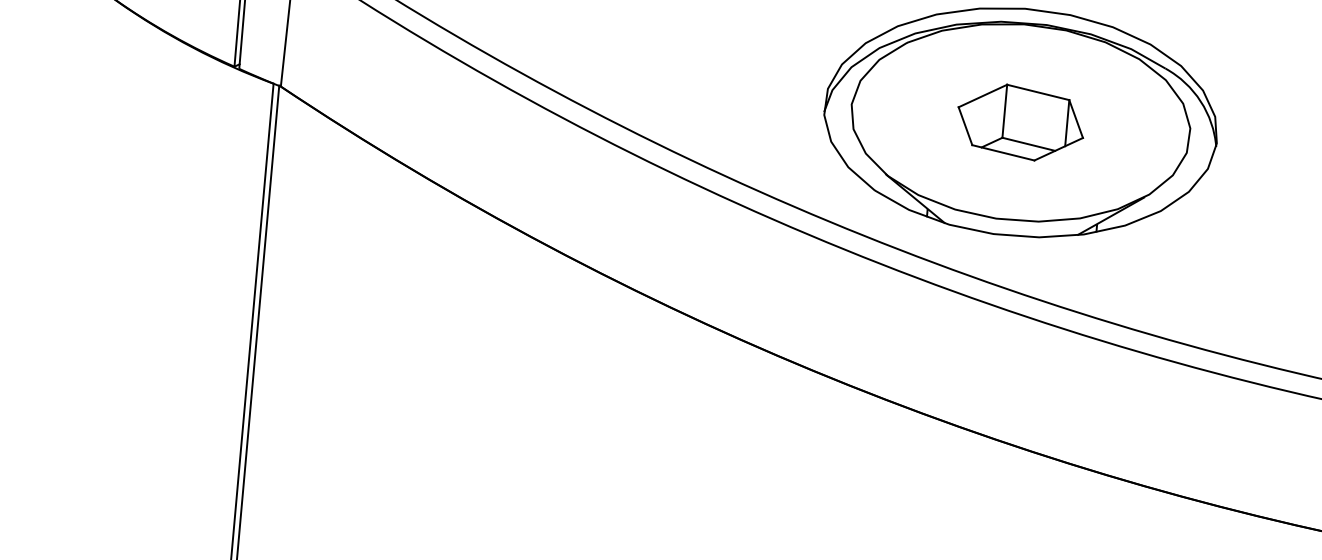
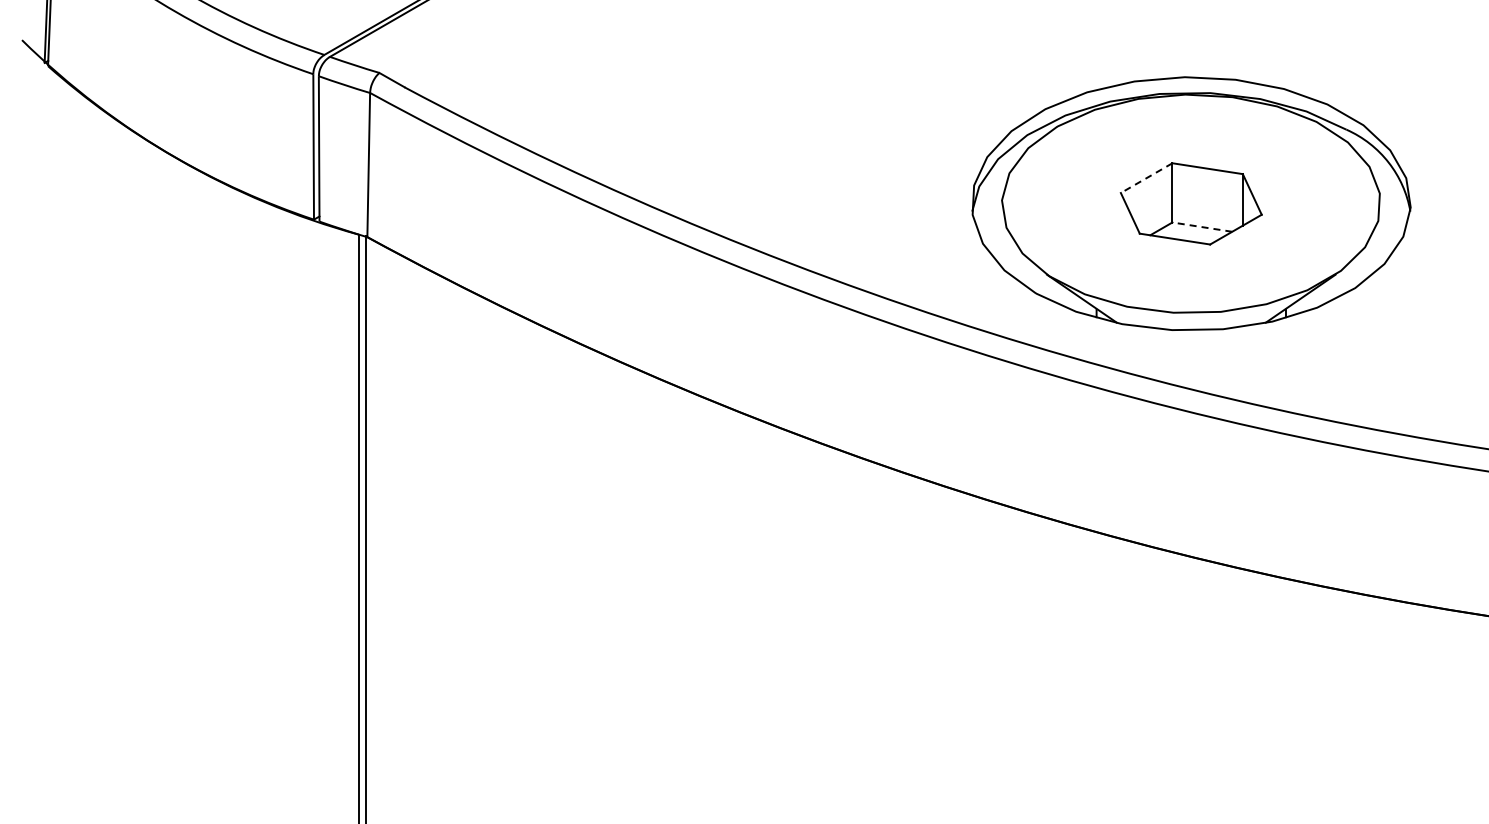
line: (982, 96) -> (1146, 178), solid -> dashed
line: (1028, 144) -> (1201, 227), solid -> dashed

